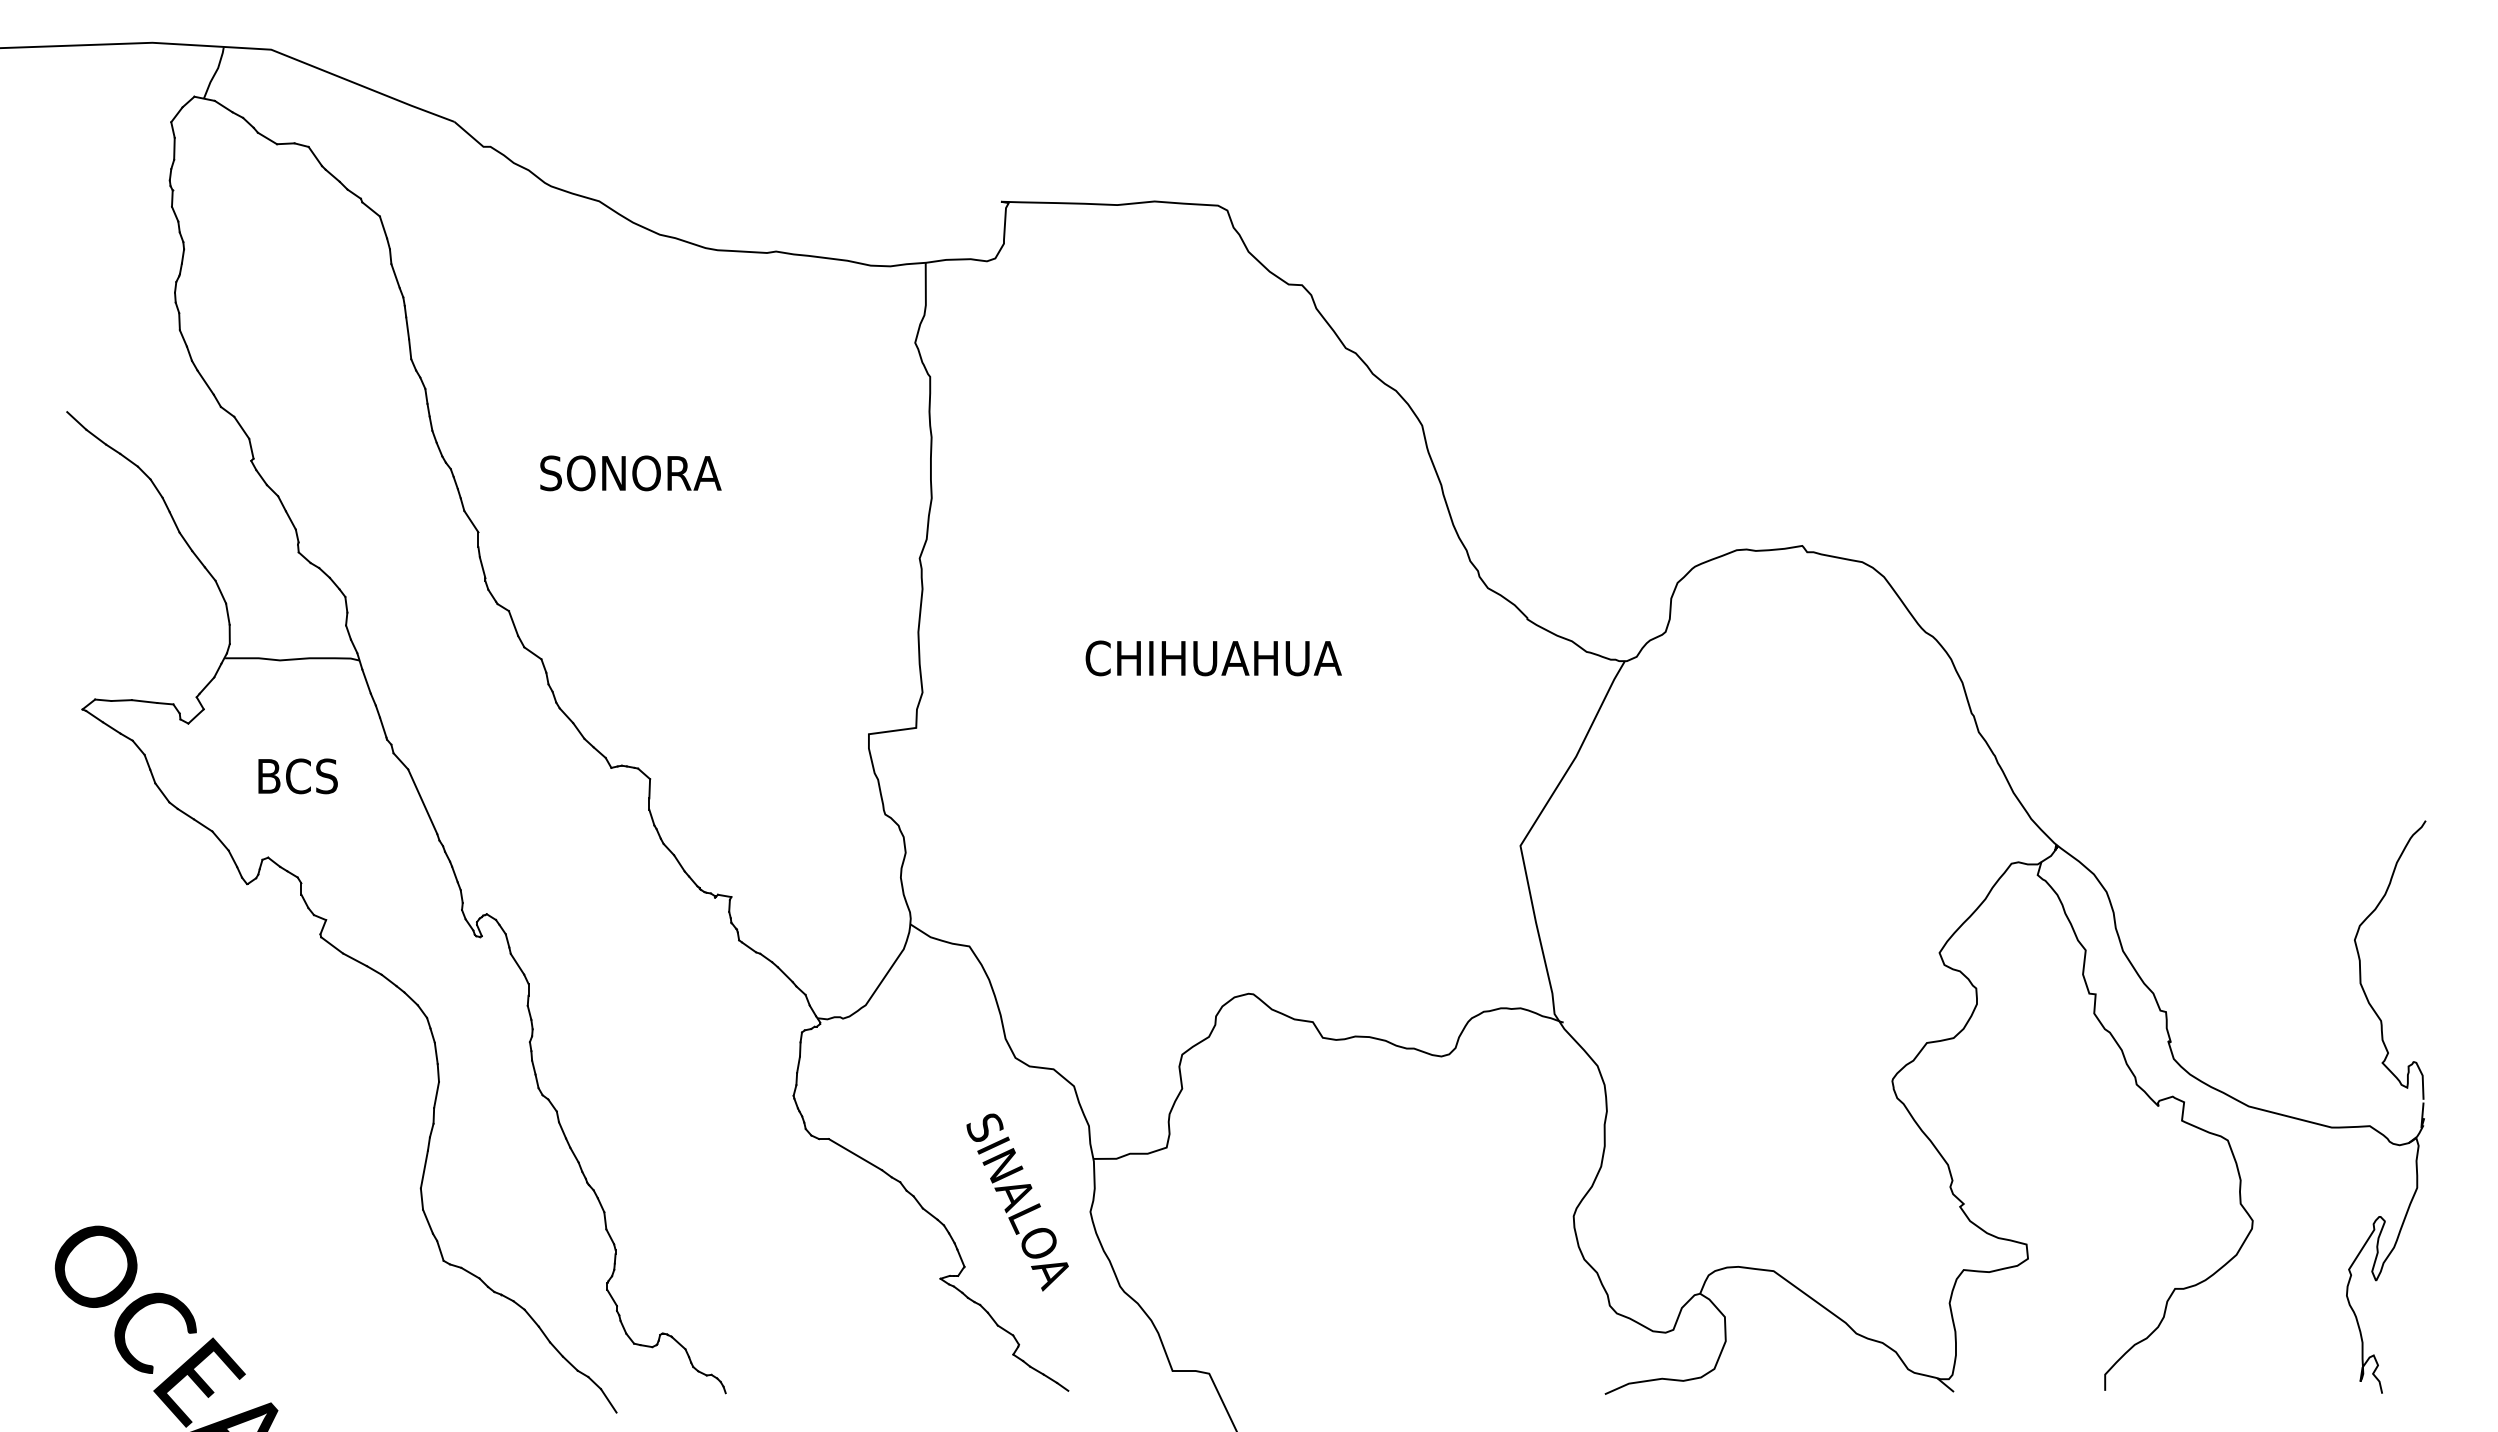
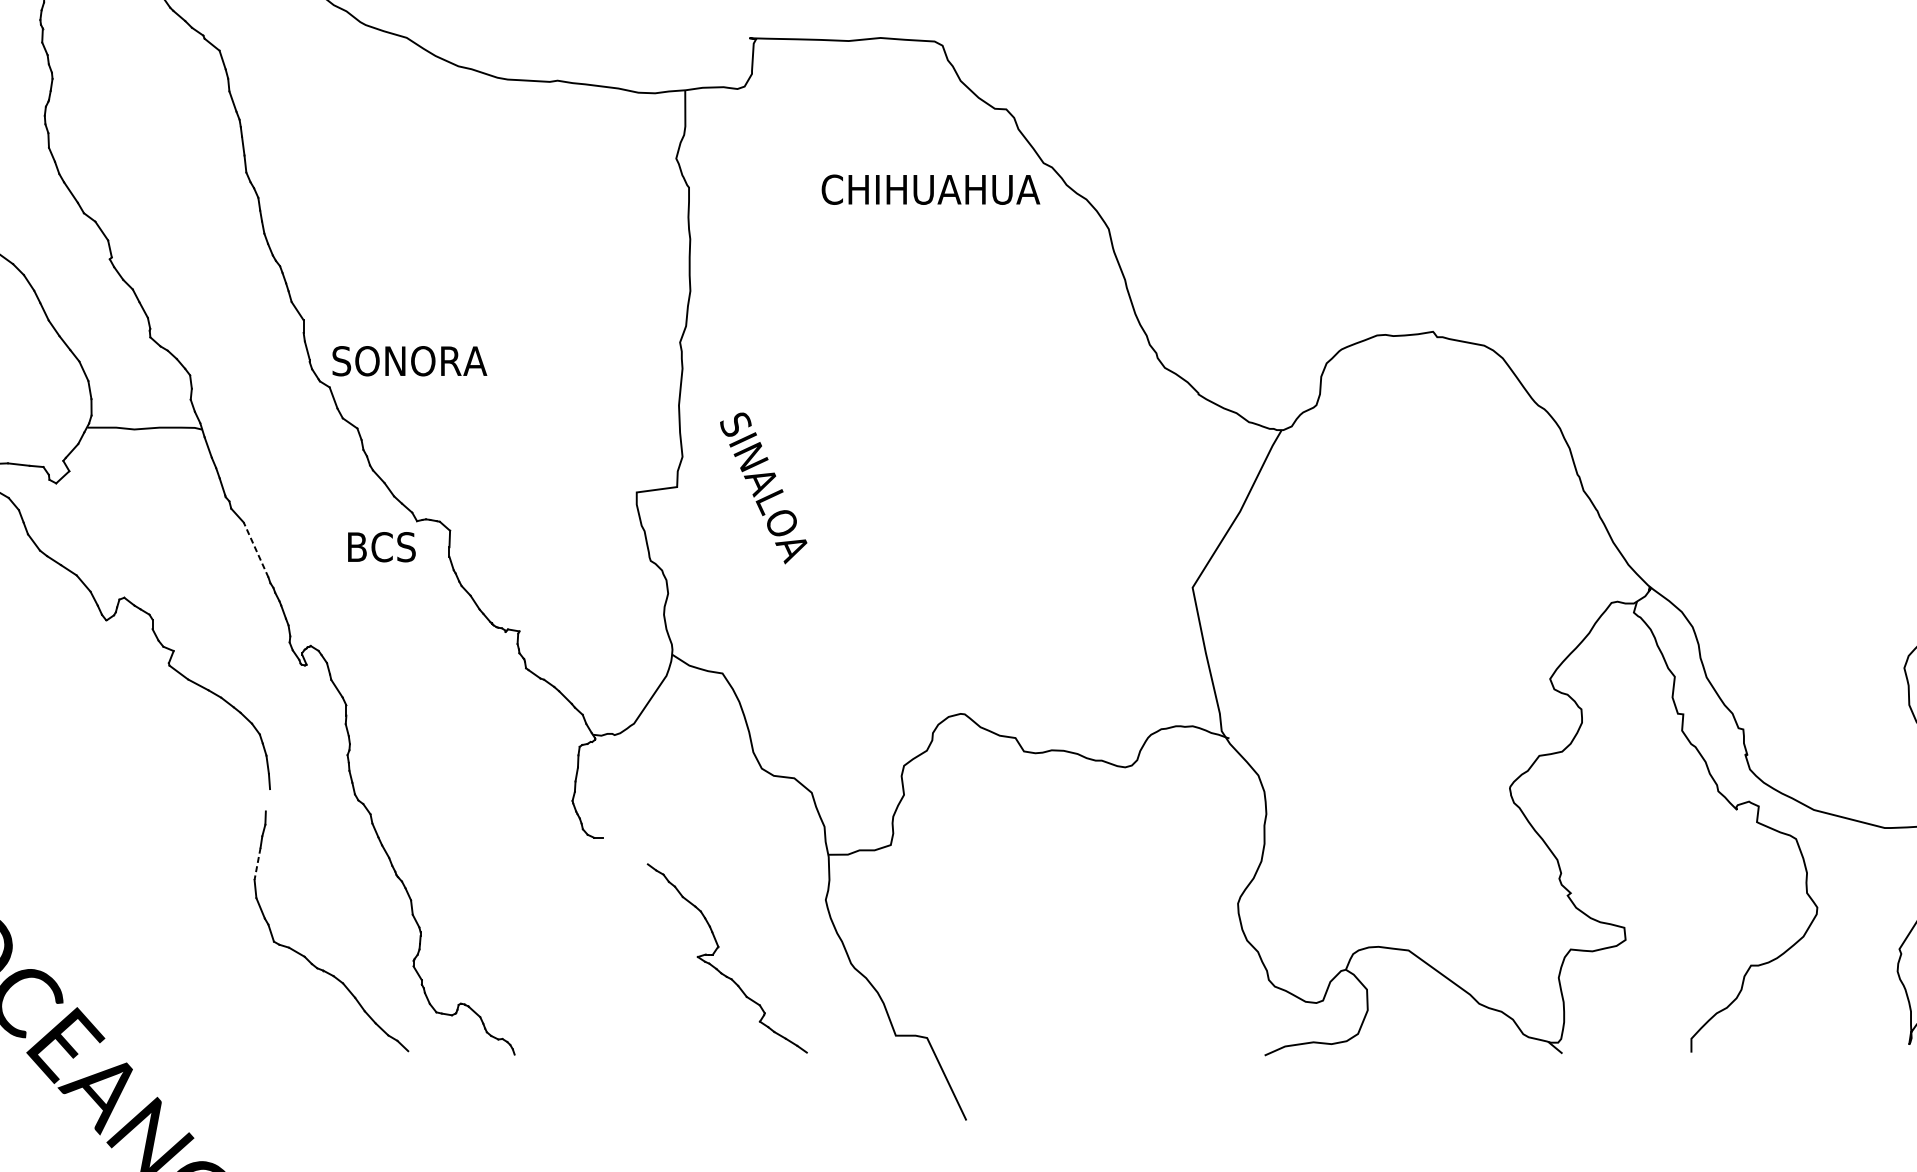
text: (630, 473) -> (409, 361), moved
text: (1213, 658) -> (930, 189), moved
text: (297, 776) -> (381, 547), moved
line: (422, 801) -> (255, 549), solid -> dashed
line: (436, 1094) -> (267, 799), removed
line: (854, 1154) -> (624, 850), removed
line: (424, 1170) -> (257, 864), solid -> dashed
text: (1017, 1202) -> (763, 488), moved
line: (608, 1400) -> (414, 1060), removed

